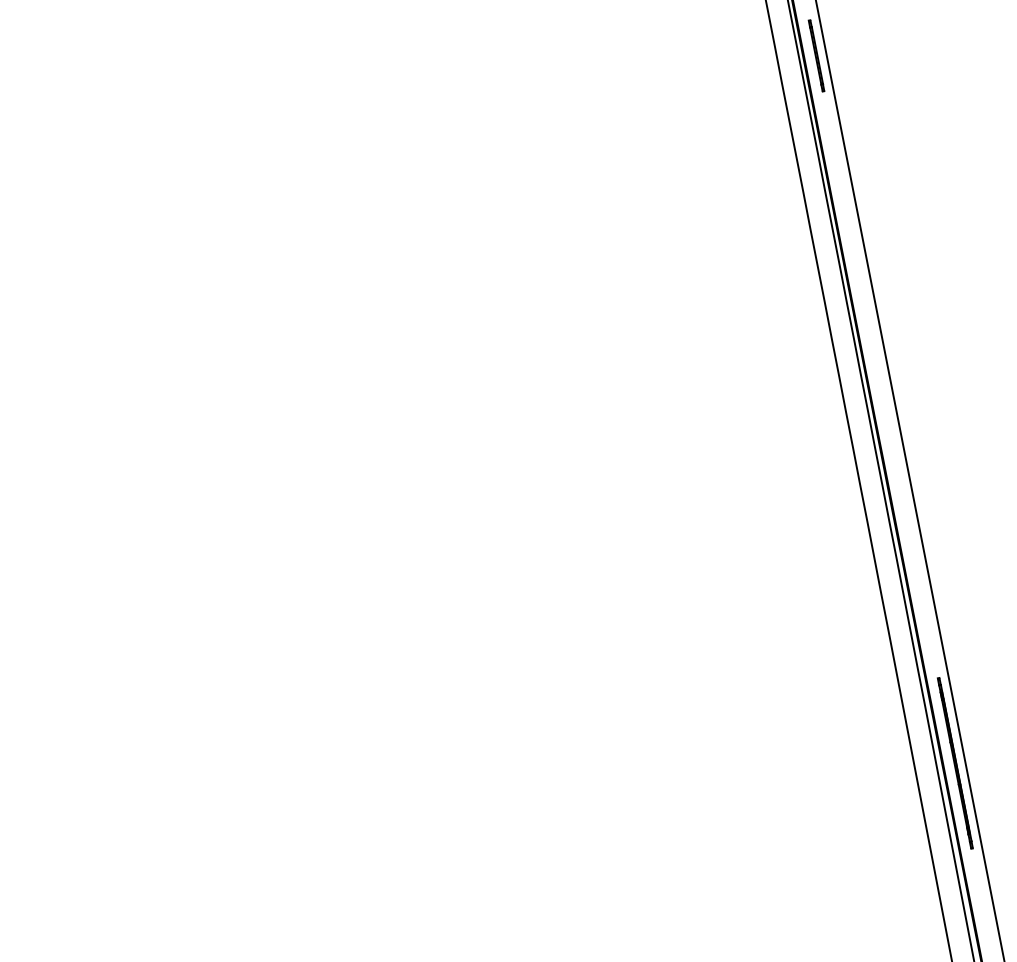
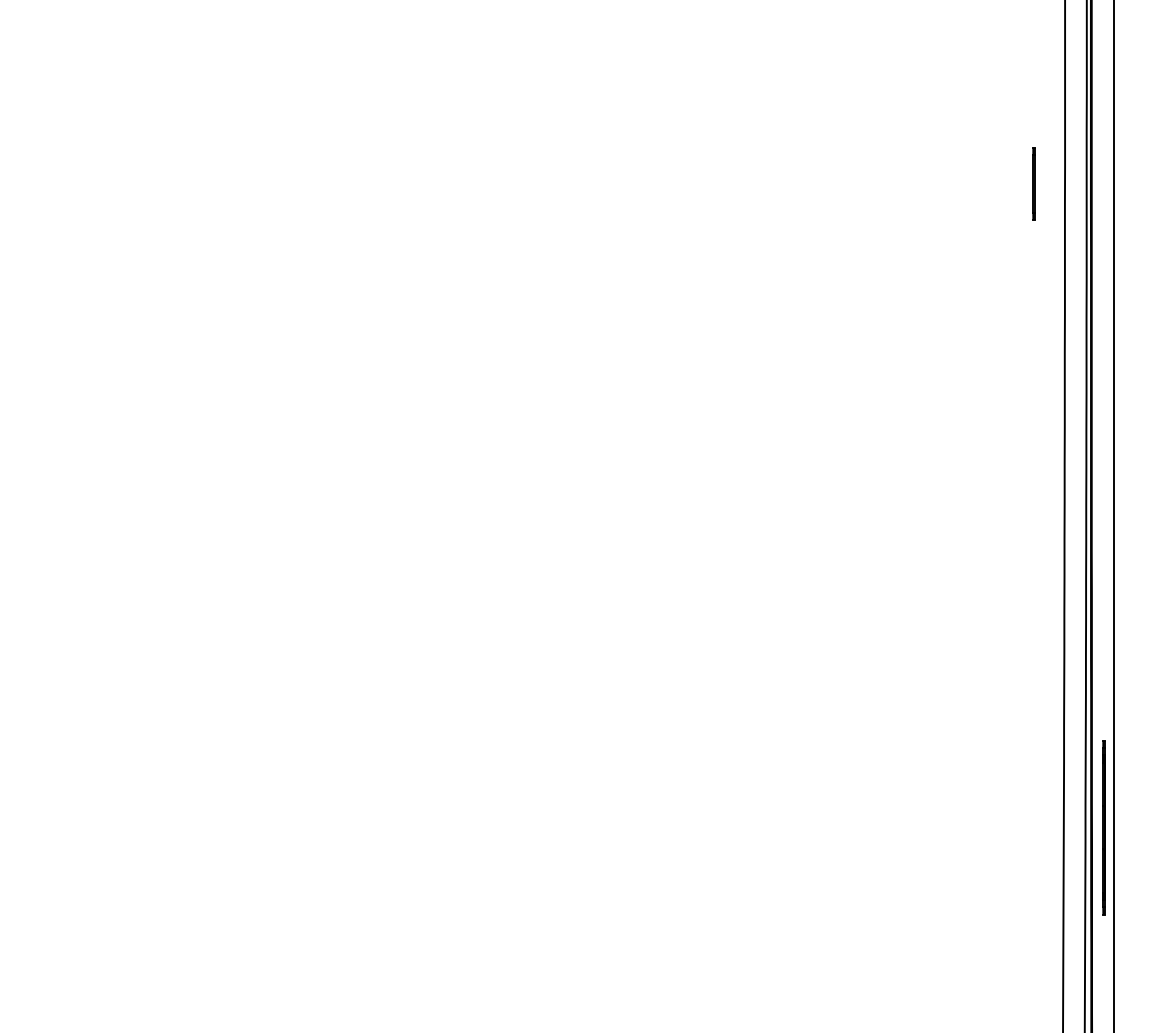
line: (815, 55) -> (1033, 183), moved
line: (954, 763) -> (1103, 827), moved

